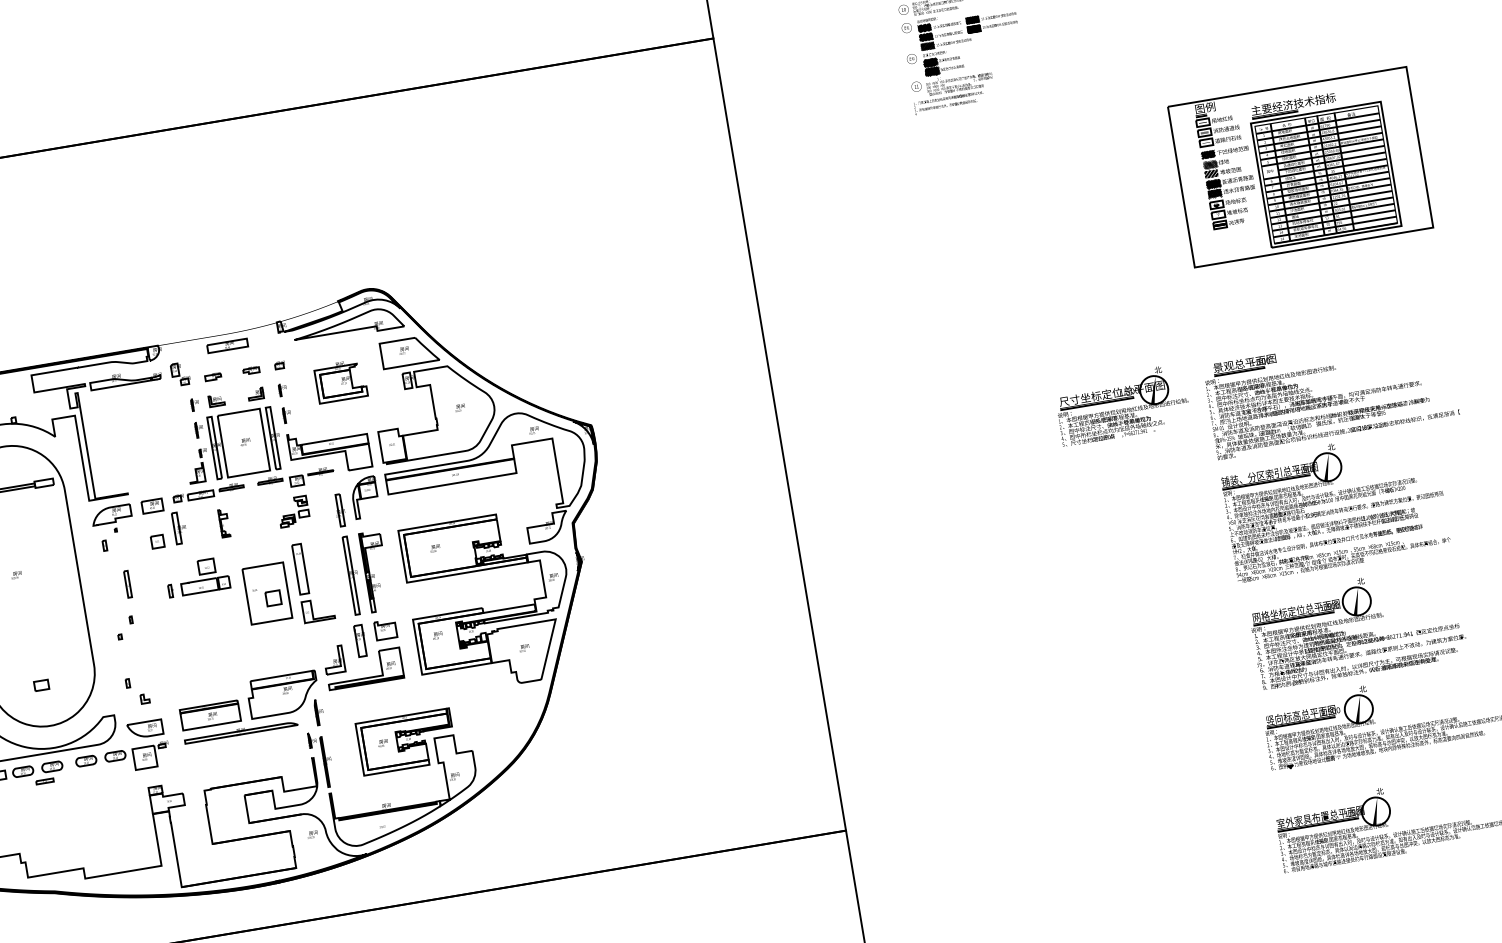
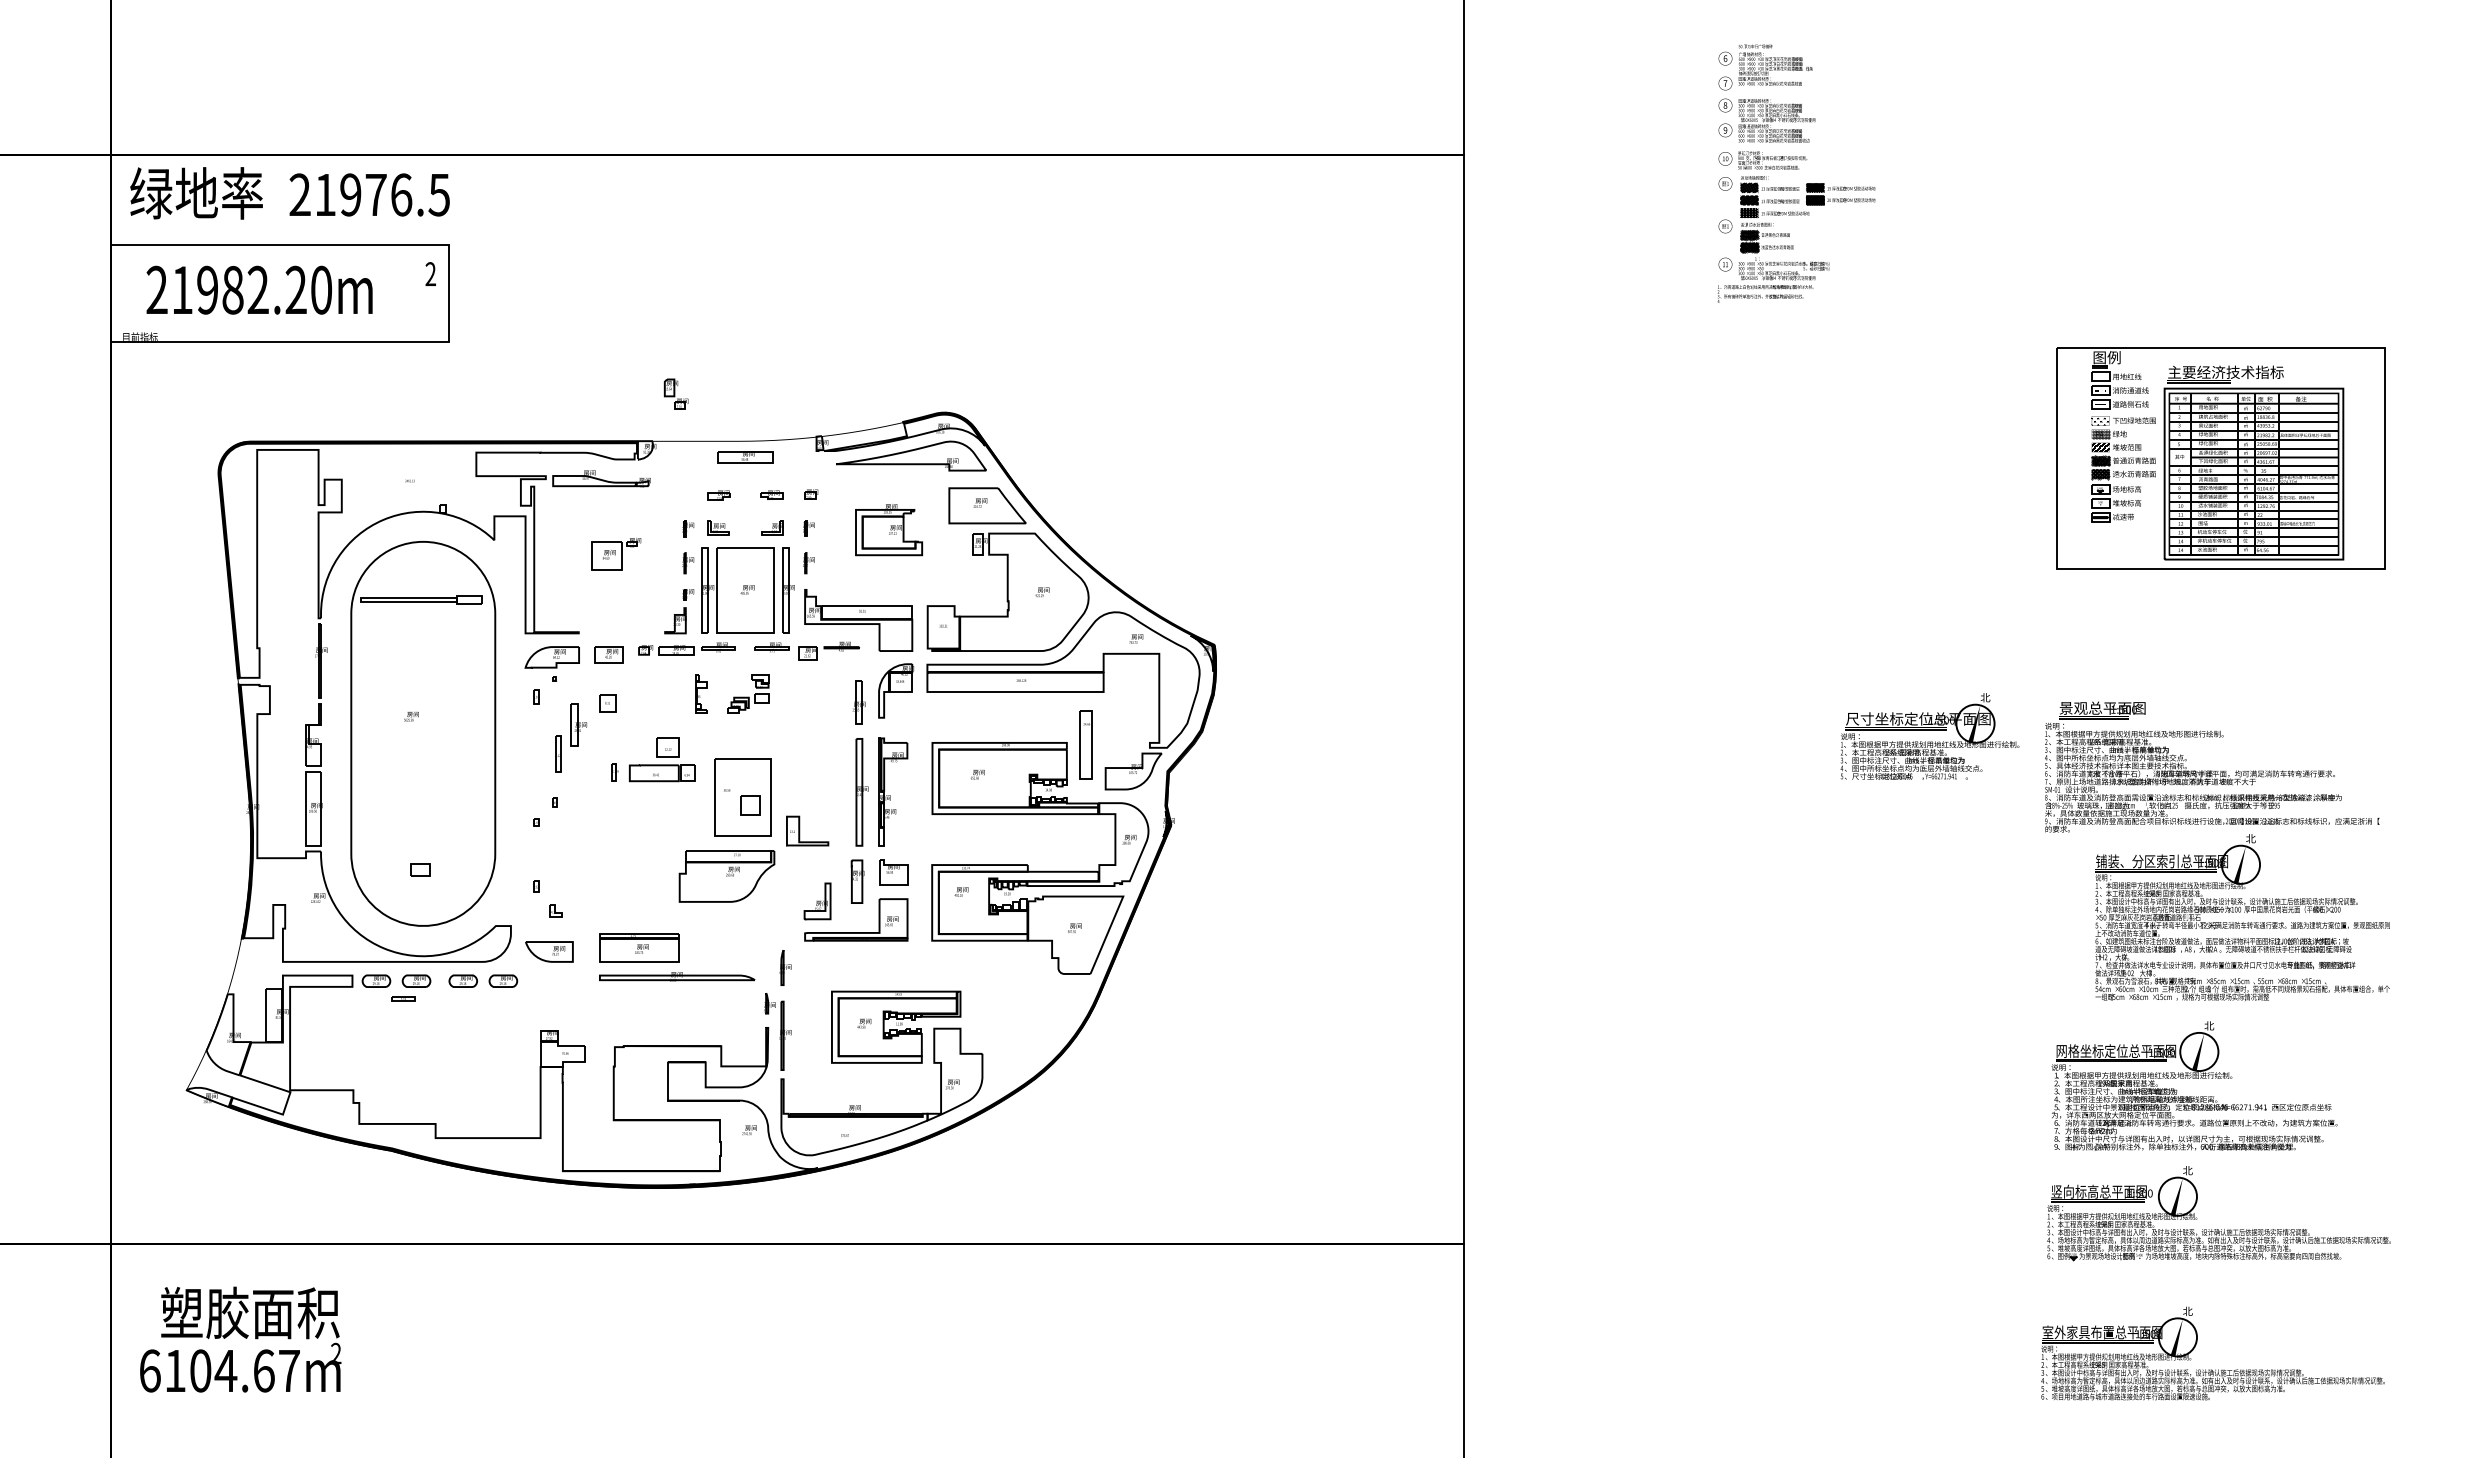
hatch: (1208, 154) -> (2100, 420), removed
part: (180, 373) -> (675, 393), moved
part: (1334, 505) -> (2242, 917), moved
part: (293, 511) -> (748, 693), moved
part: (179, 527) -> (578, 724), moved
part: (300, 568) -> (1085, 744), moved
part: (283, 694) -> (726, 876), moved
part: (152, 755) -> (616, 554), moved

